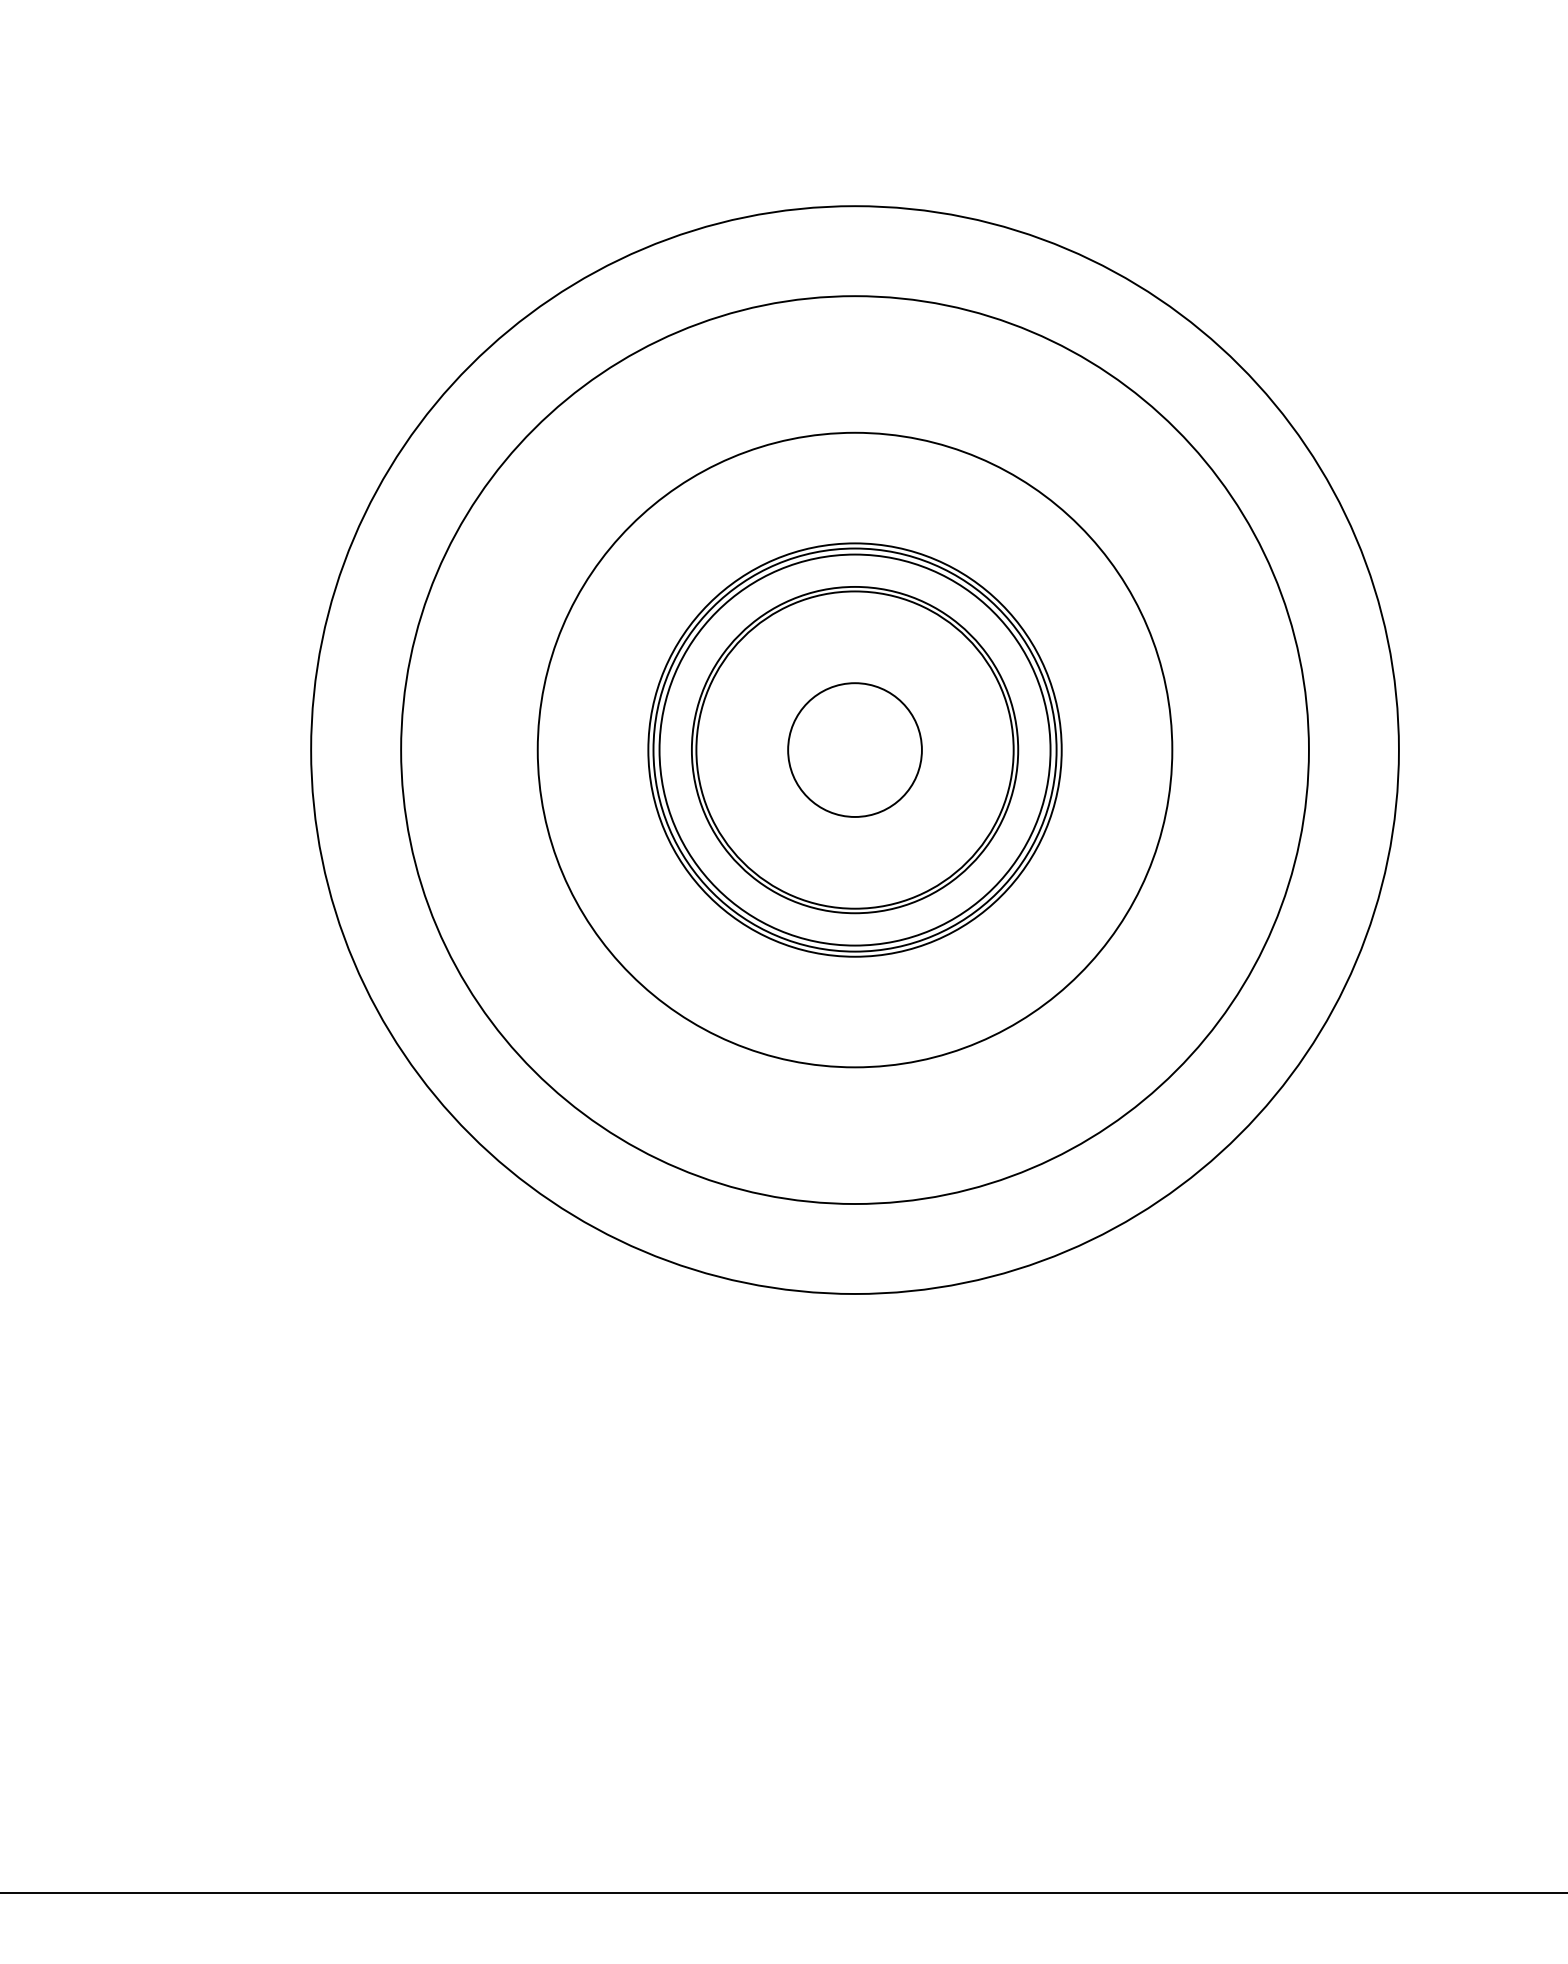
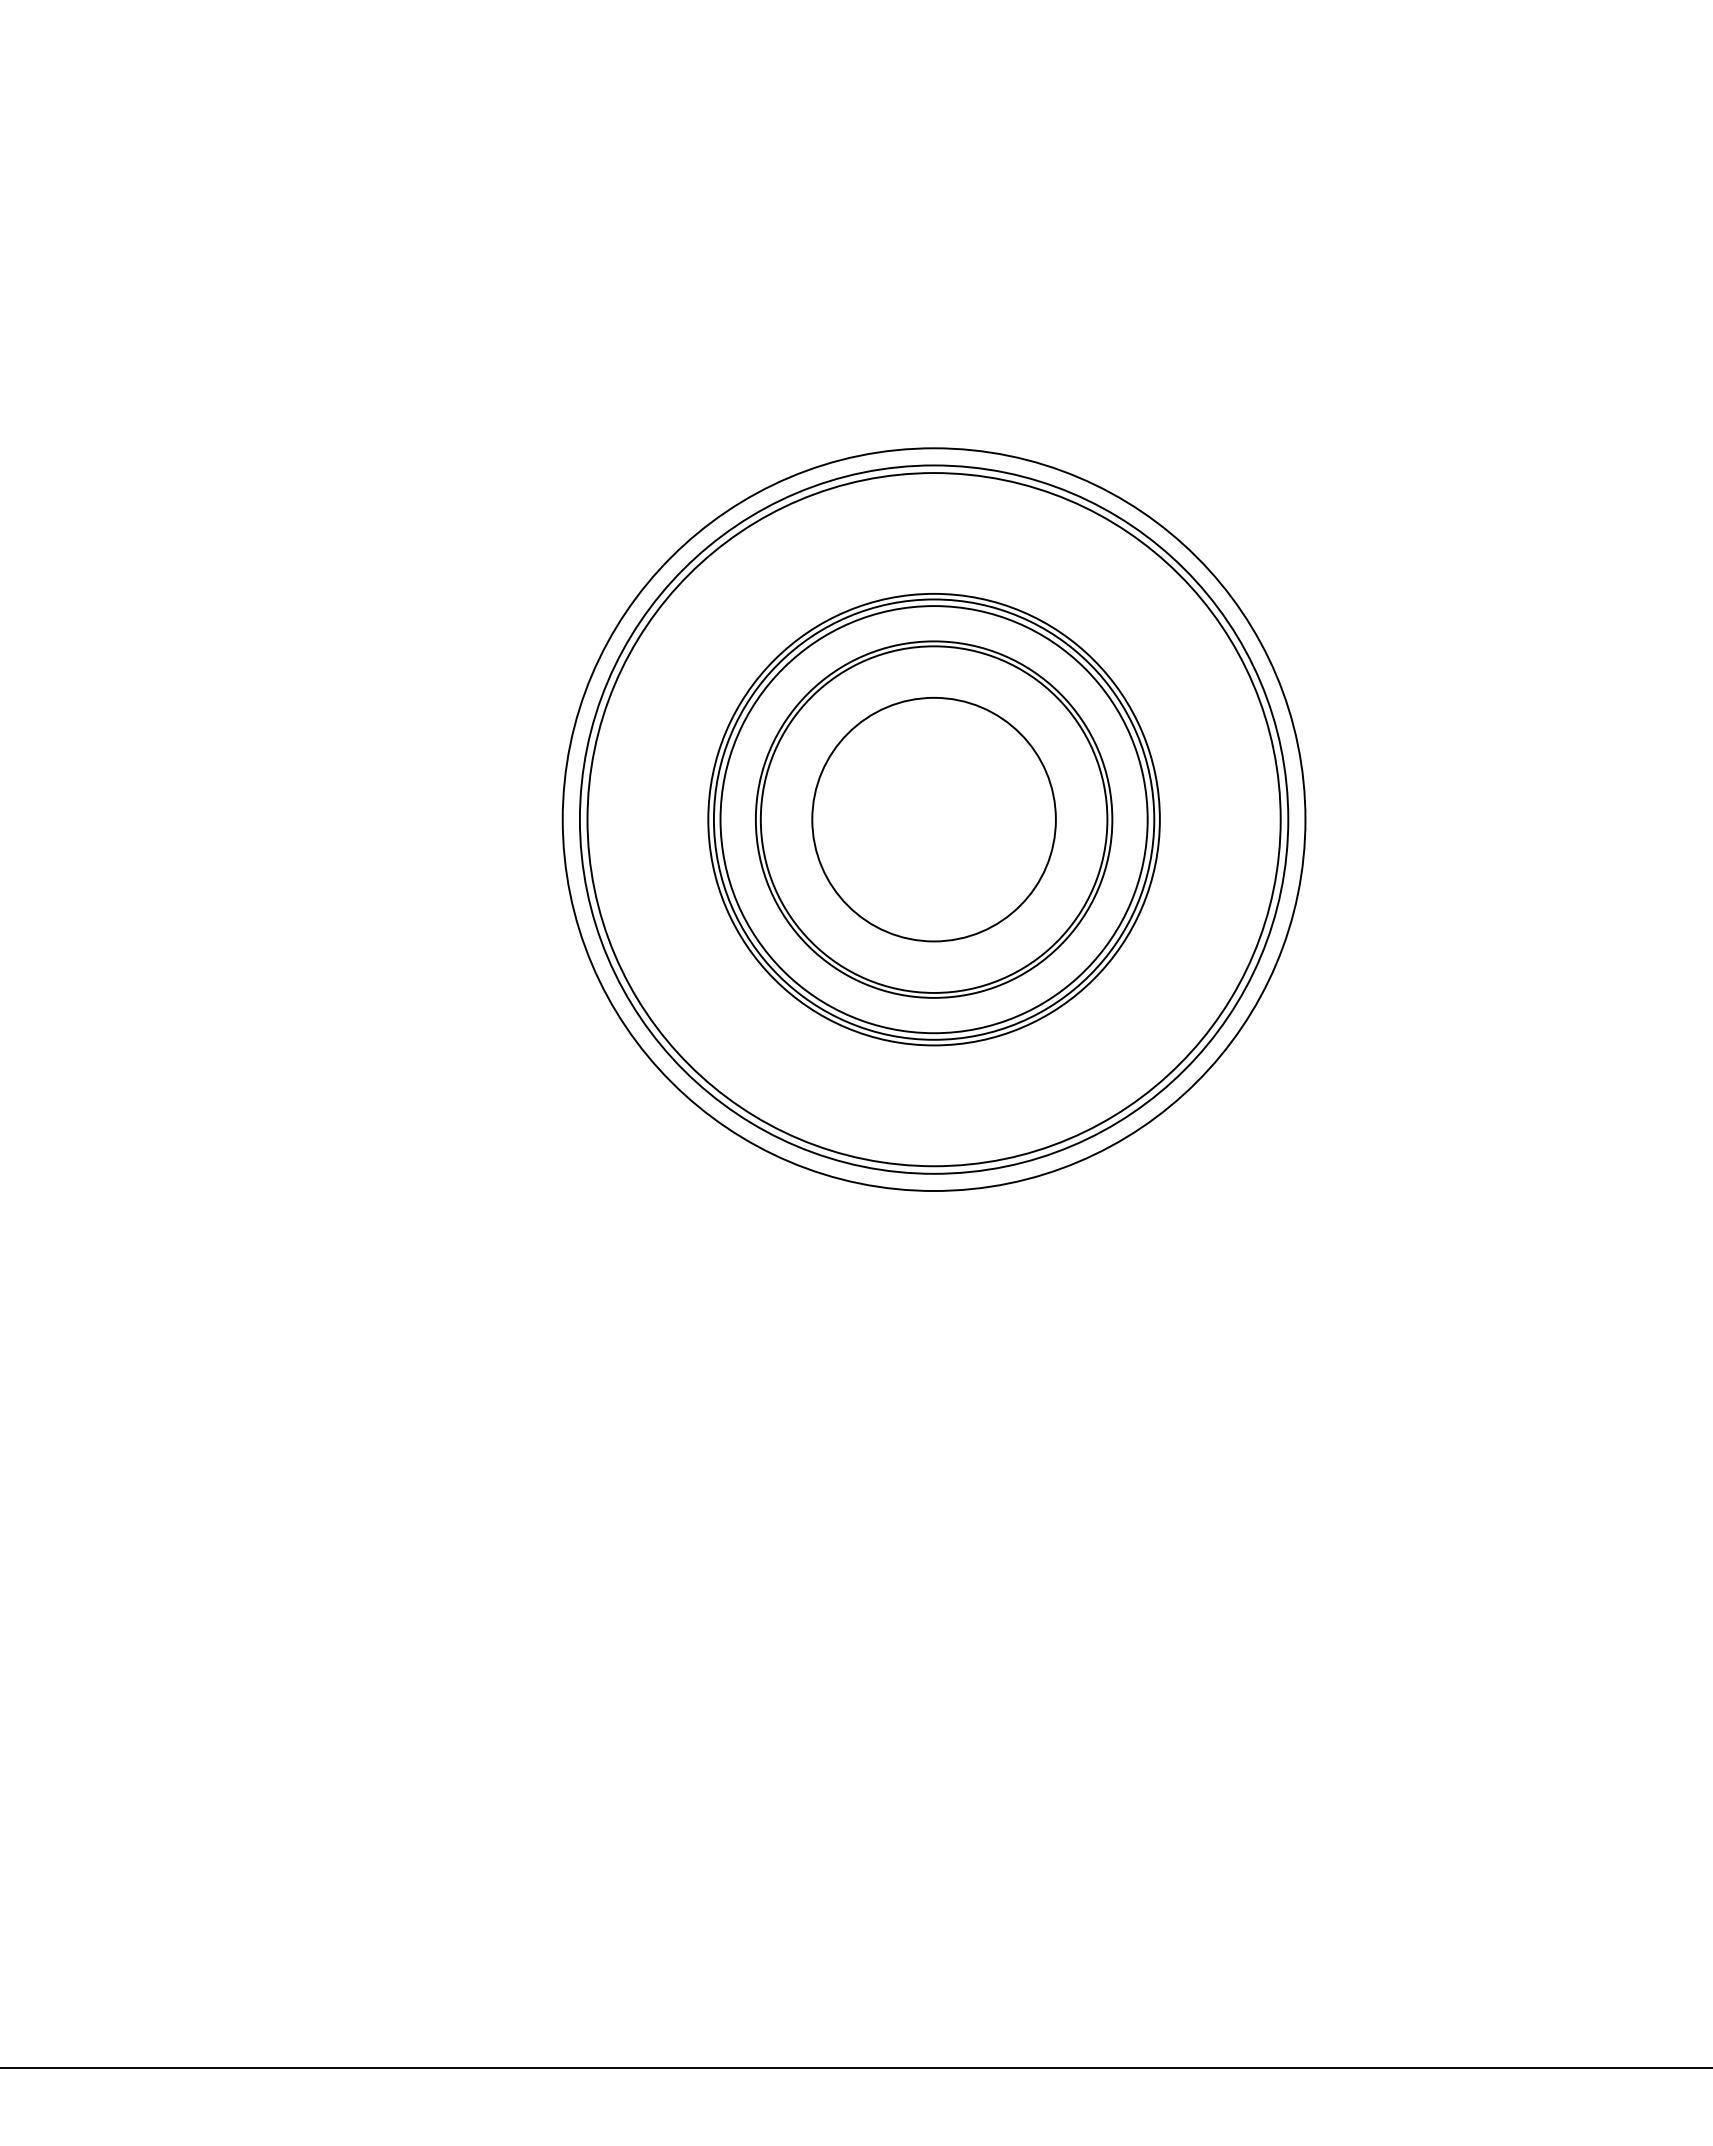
circle: (854, 749) -> (933, 819), size x0.62
circle: (854, 749) -> (933, 819), size x0.71
circle: (854, 749) -> (933, 819), size x1.67

